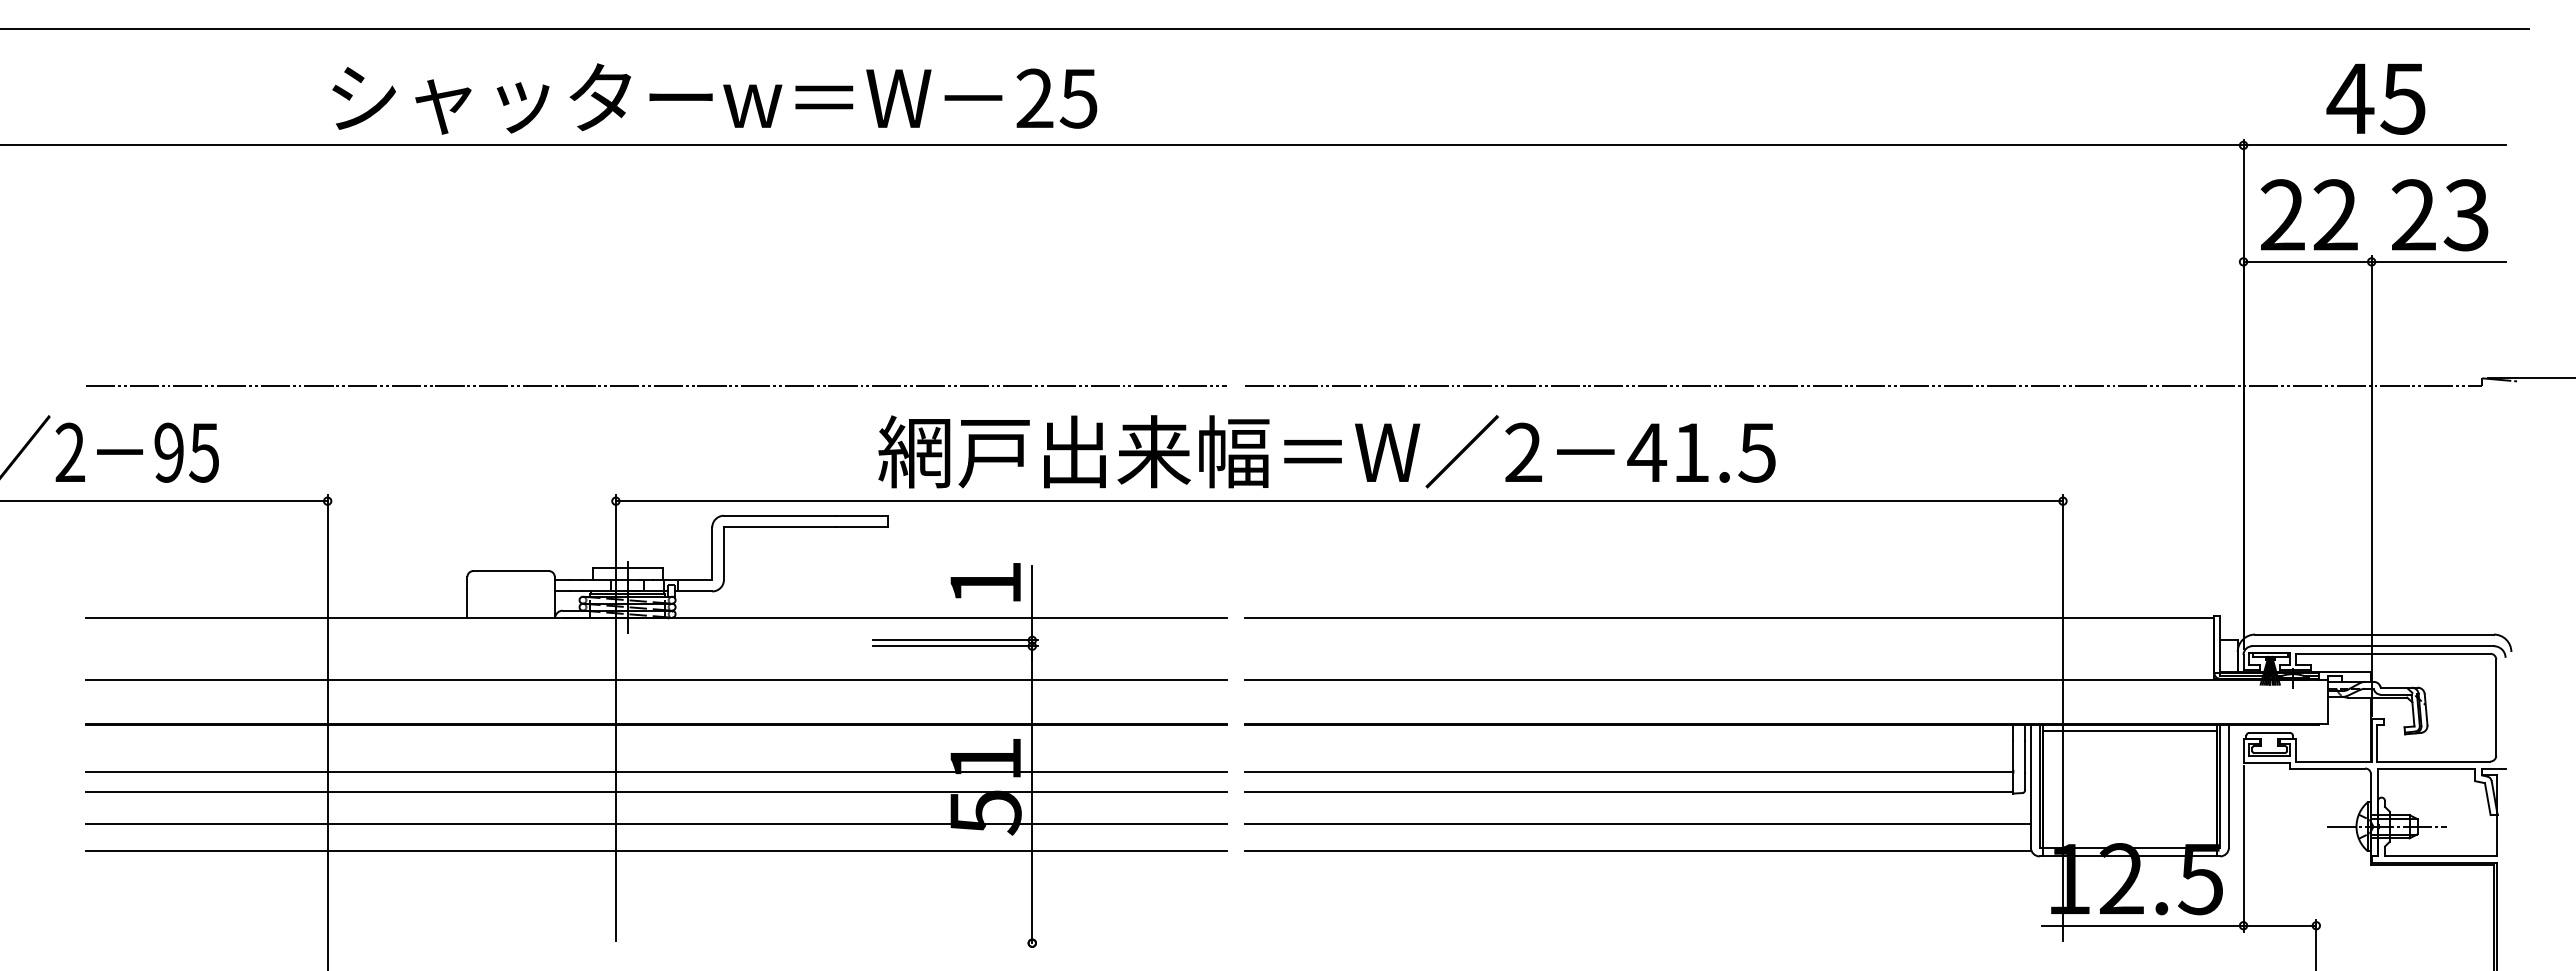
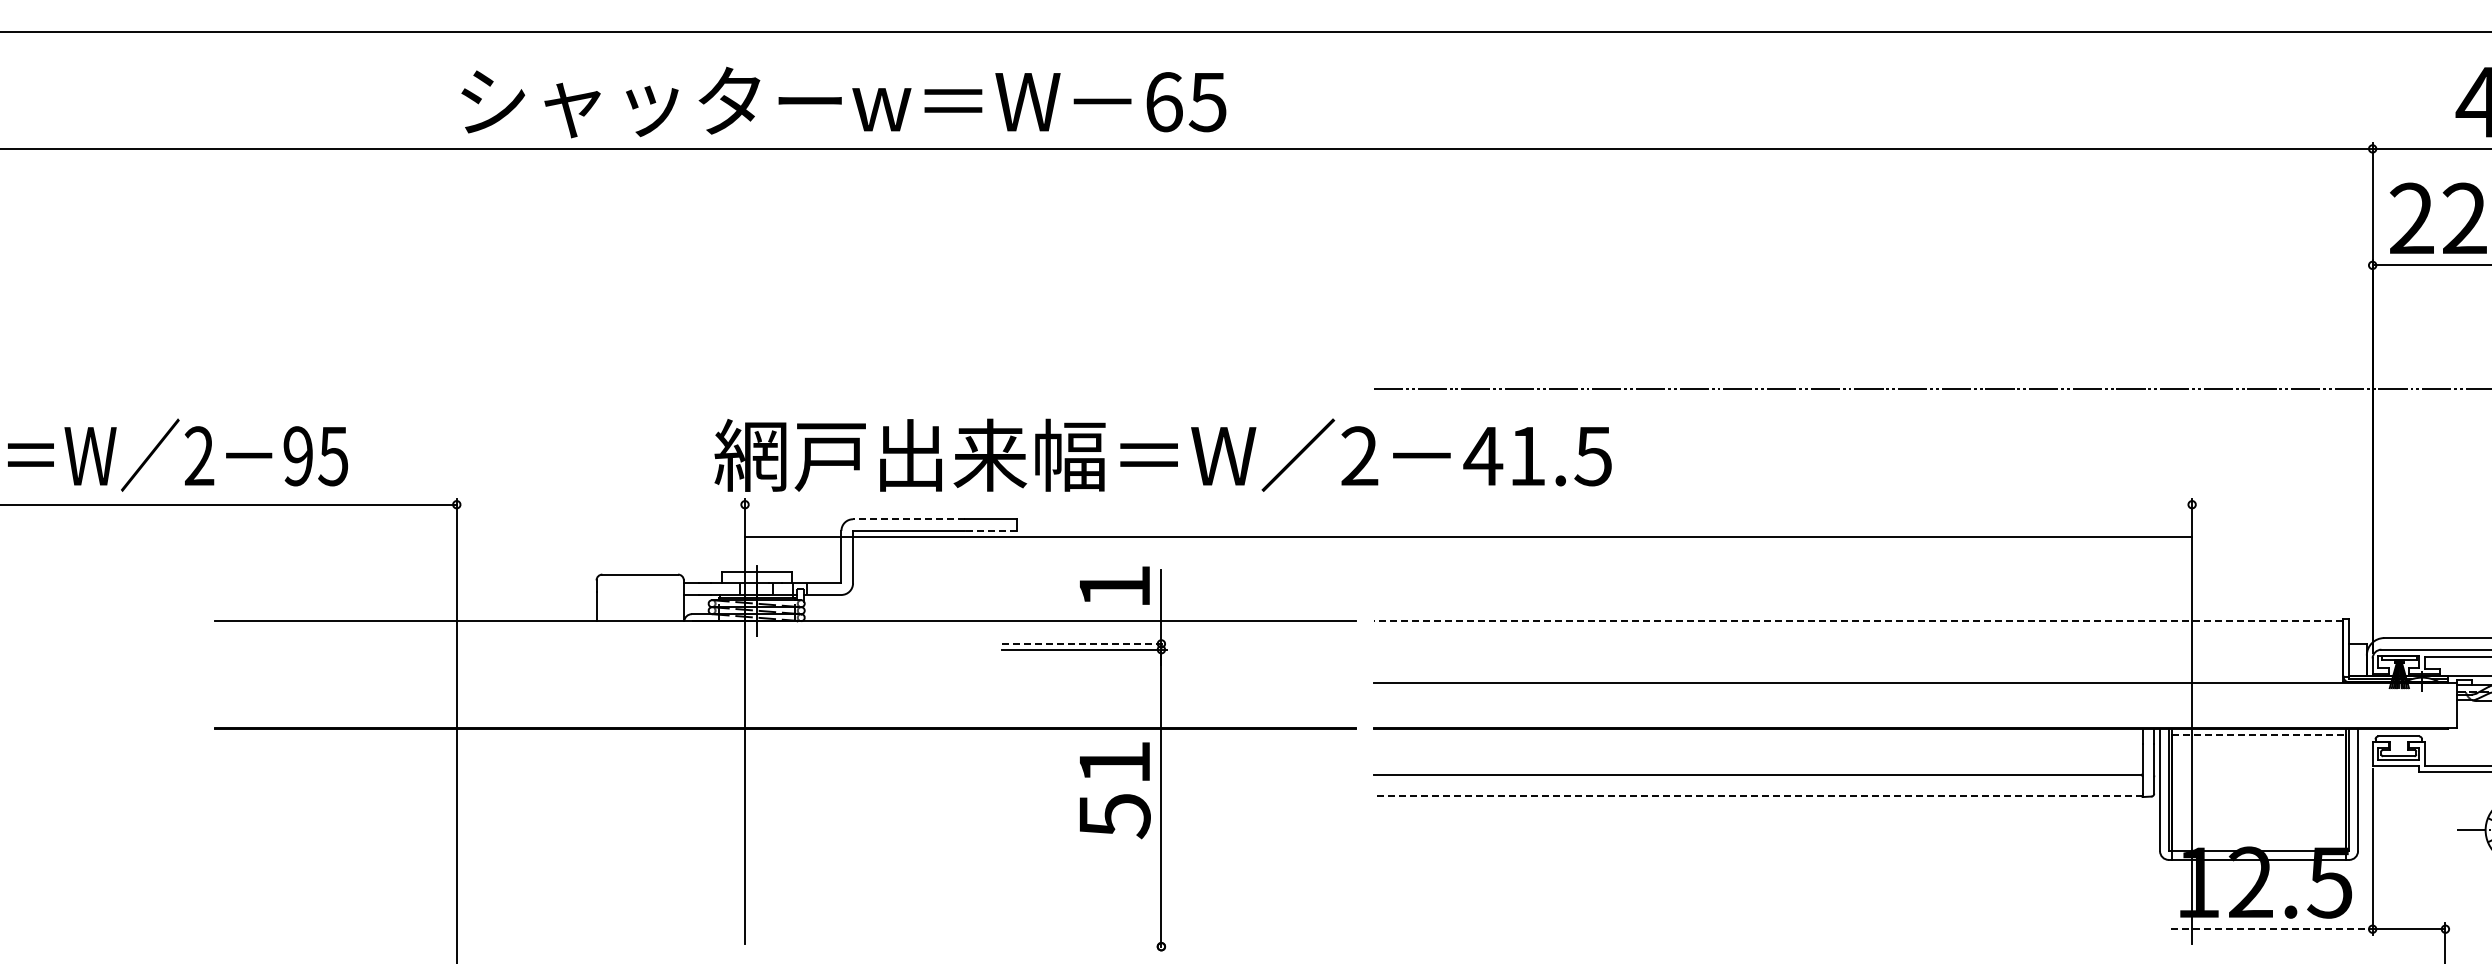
text: (1034, 98) -> (1163, 102), 25 -> 65
line: (656, 385) -> (785, 389), removed
text: (1326, 451) -> (1162, 455), moved
line: (1339, 501) -> (1468, 537), moved
line: (779, 515) -> (908, 519), solid -> dashed
line: (861, 527) -> (990, 531), solid -> dashed
line: (1729, 617) -> (1858, 621), solid -> dashed
line: (955, 640) -> (1084, 644), solid -> dashed
line: (656, 679) -> (785, 683), removed
line: (2130, 731) -> (2259, 735), solid -> dashed
line: (656, 771) -> (785, 775), removed
line: (656, 792) -> (785, 796), removed
line: (1628, 792) -> (1757, 796), solid -> dashed
line: (656, 824) -> (785, 828), removed
line: (1637, 824) -> (1766, 828), removed
line: (656, 850) -> (785, 854), removed
line: (1637, 850) -> (1766, 854), removed
line: (2142, 925) -> (2271, 929), solid -> dashed

